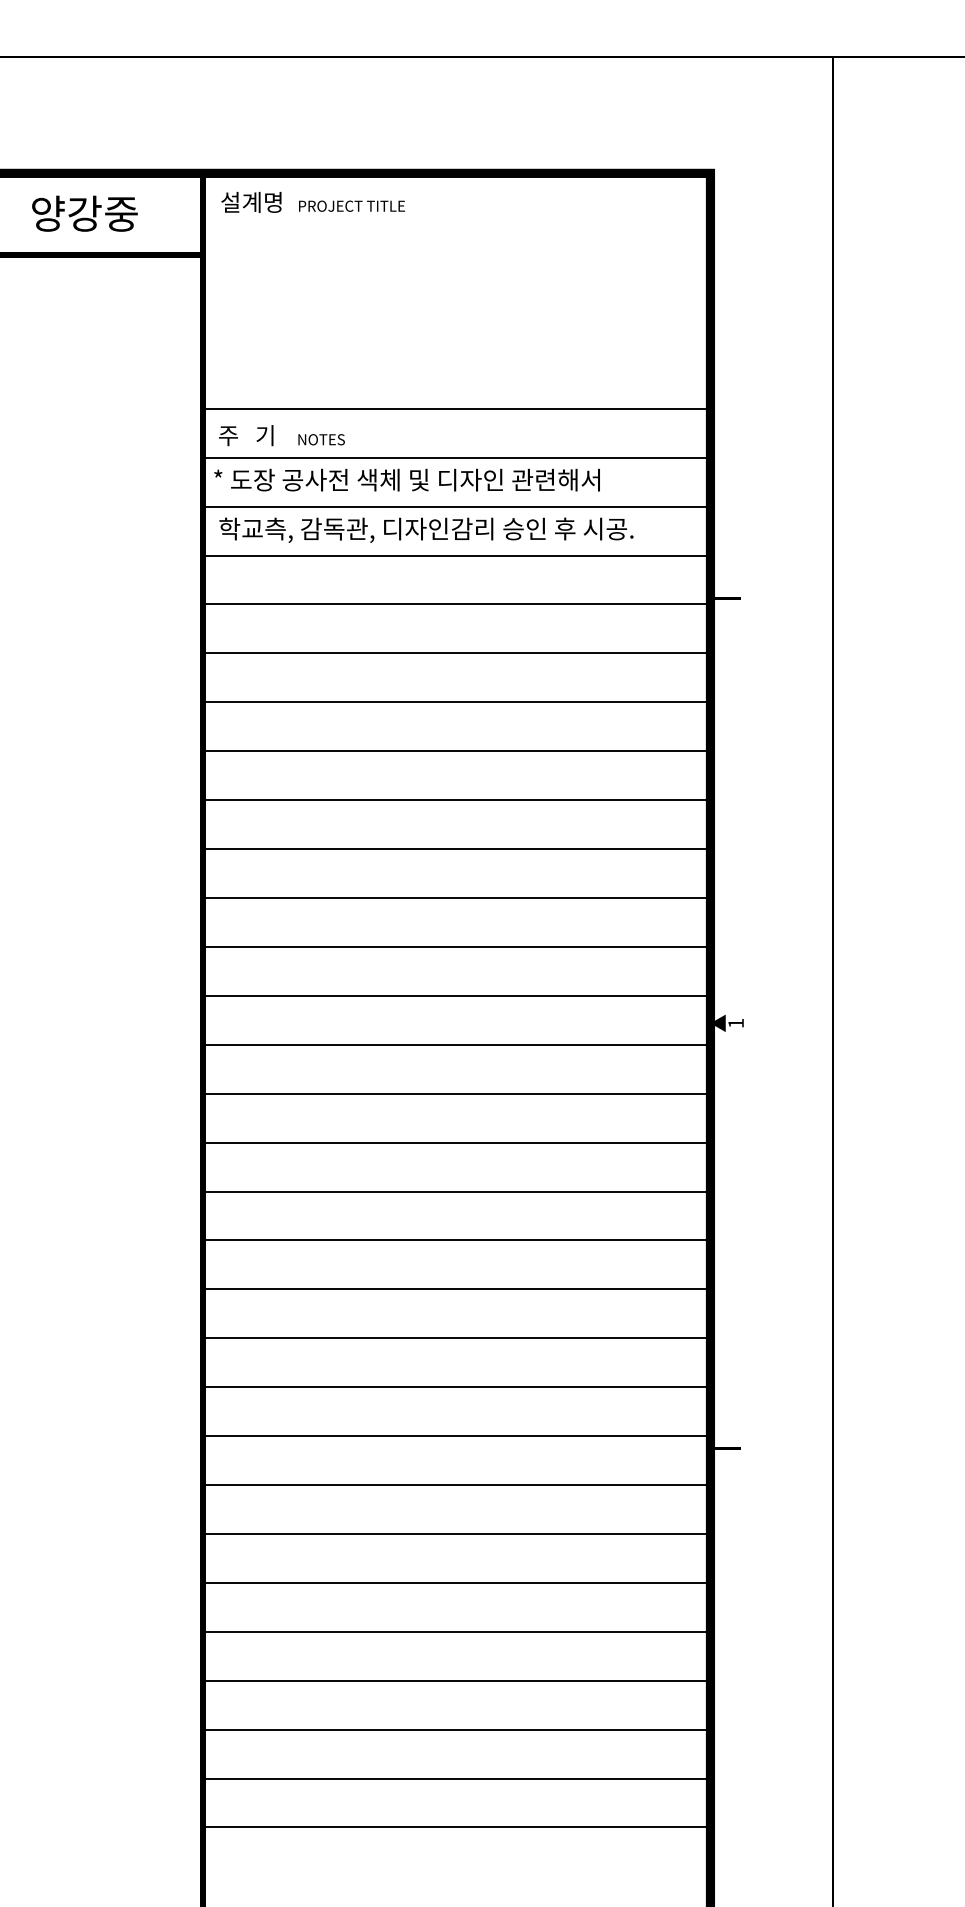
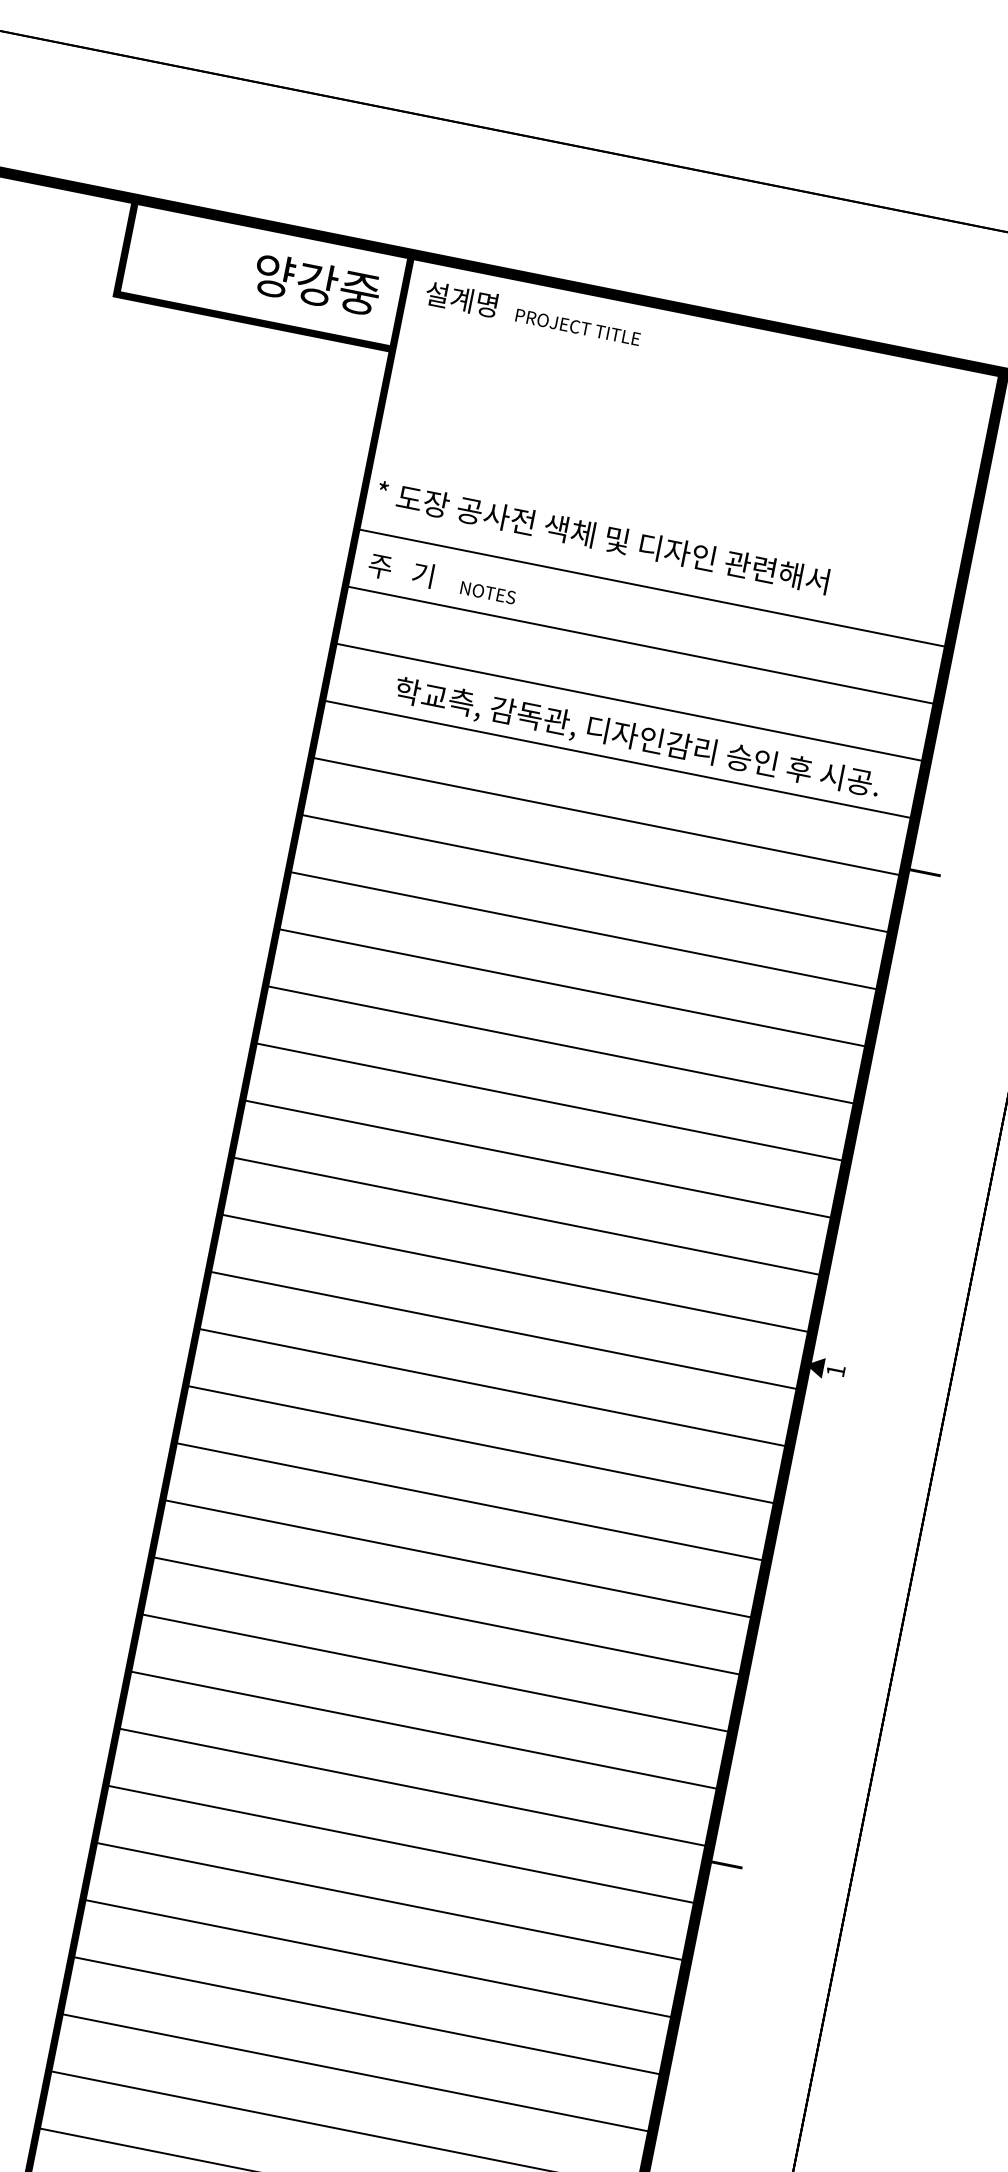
text: (84, 213) -> (316, 283), moved
text: (406, 479) -> (602, 536), moved
text: (426, 529) -> (637, 737), moved

